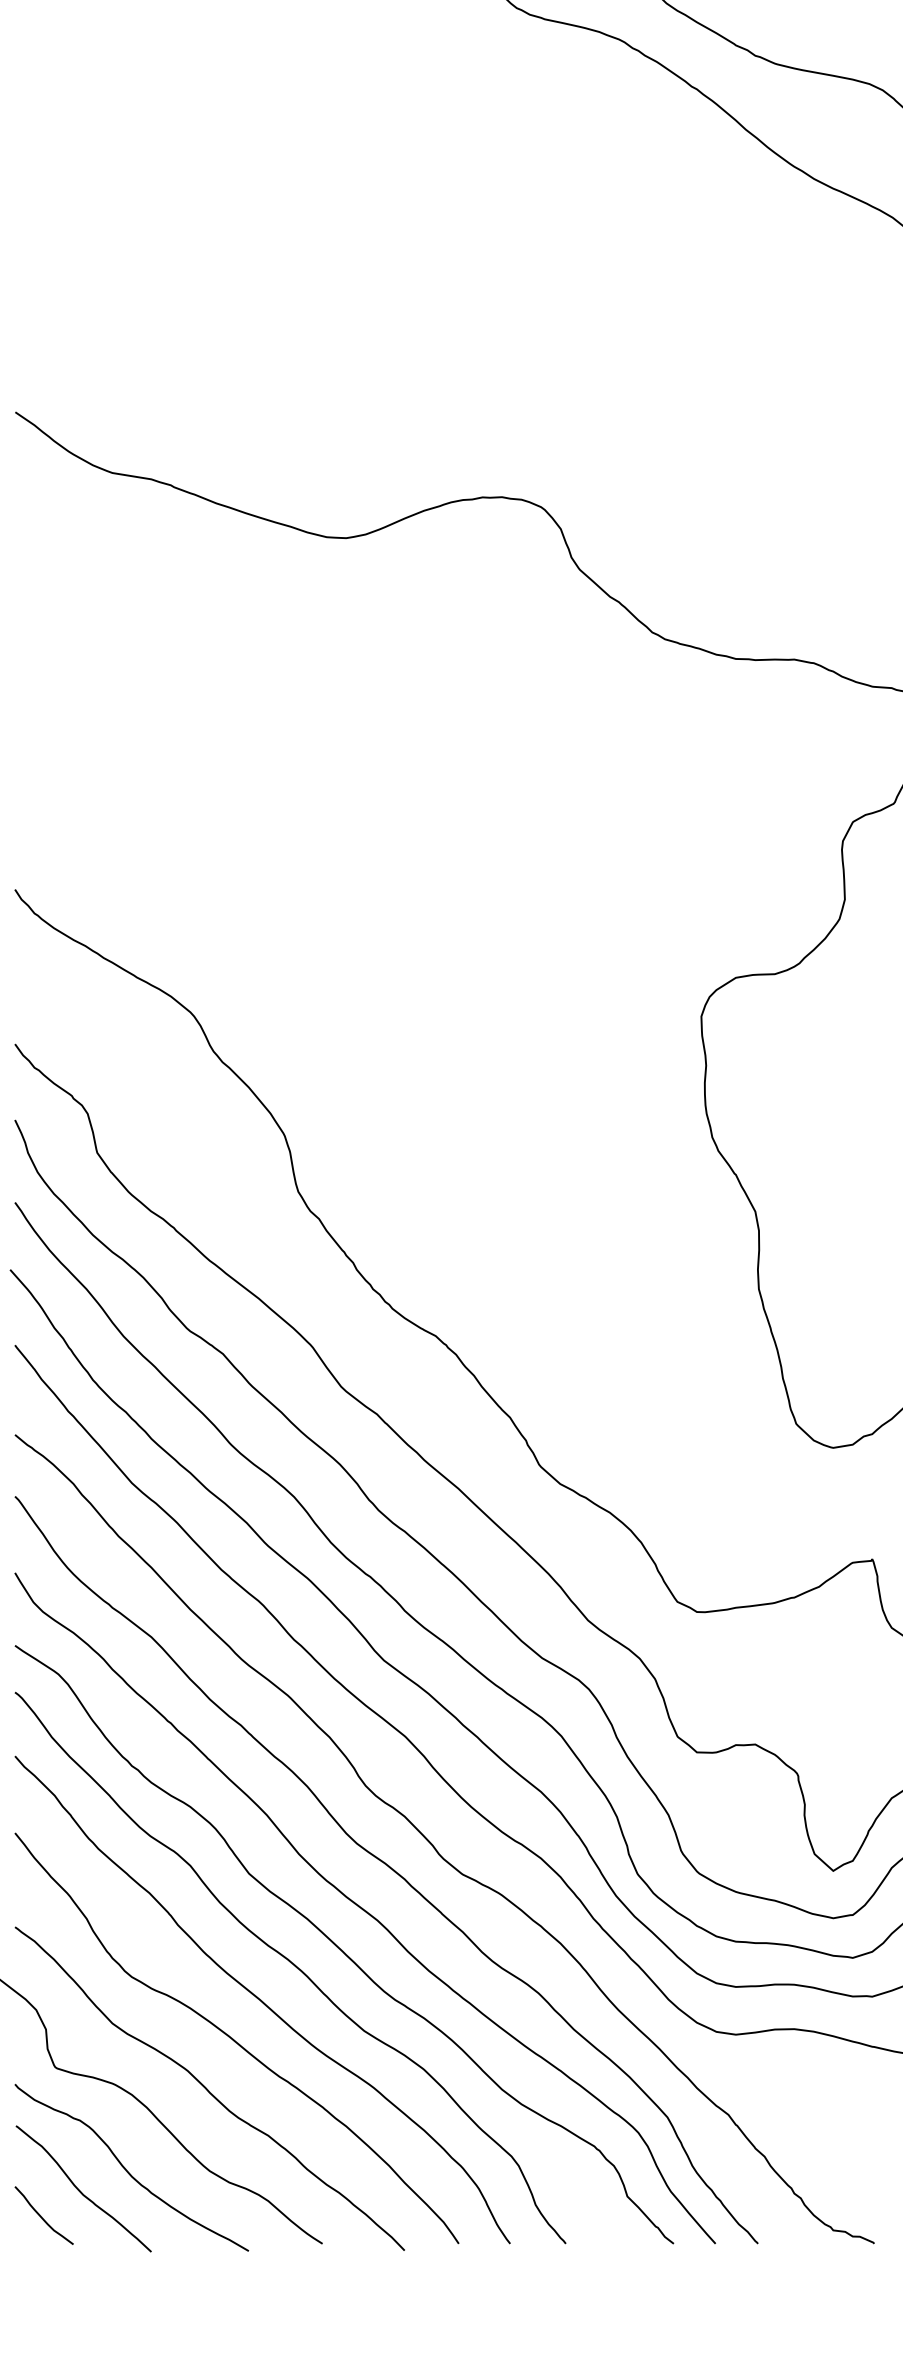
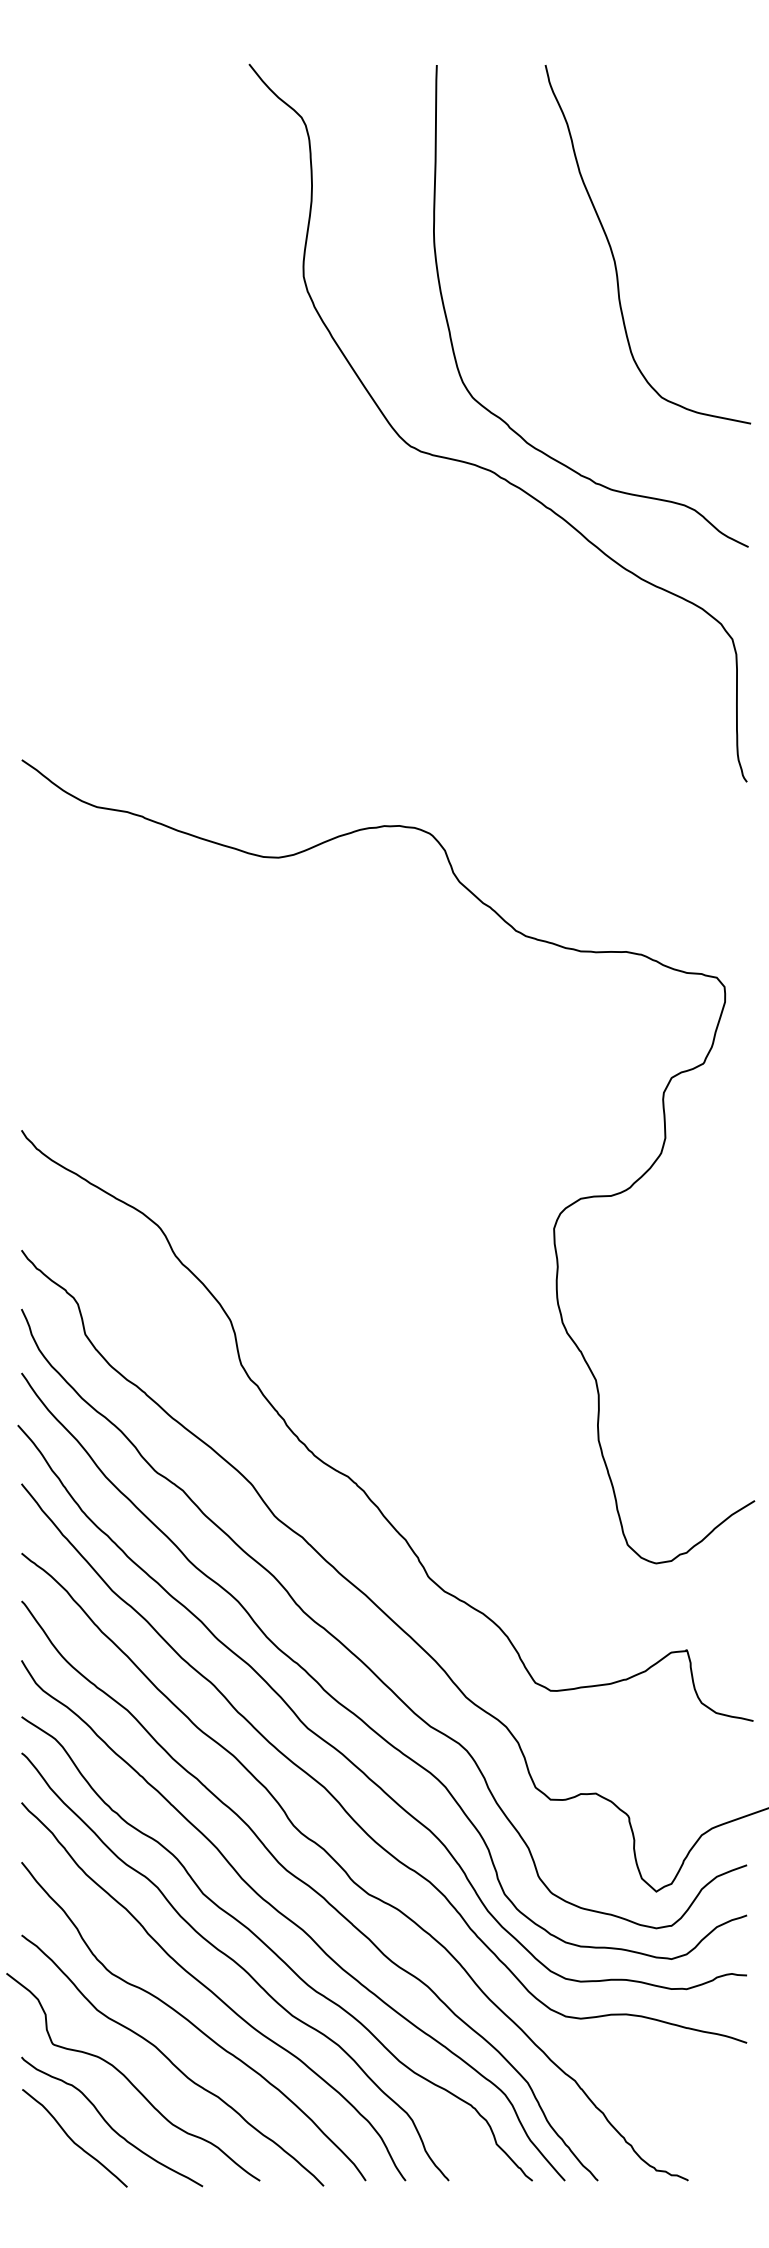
curve: (41, 2216) -> (42, 2159), removed

